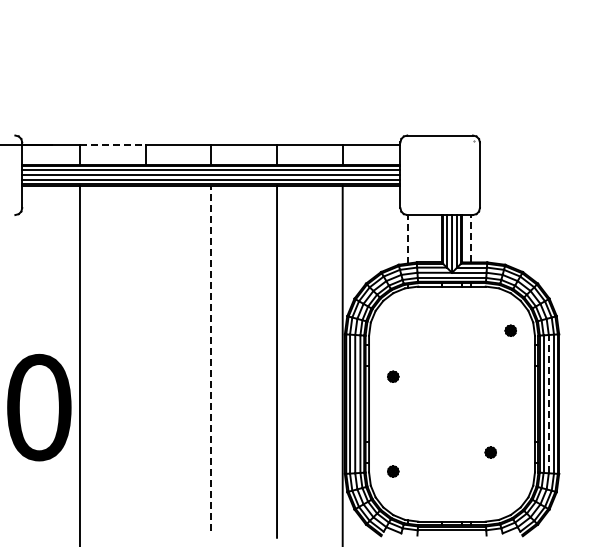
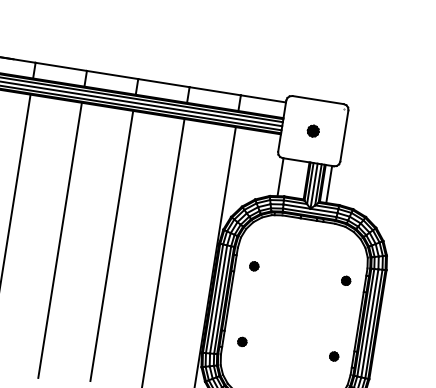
line: (112, 144) -> (61, 66), dashed -> solid
part: (440, 175) -> (313, 131), added
line: (408, 238) -> (280, 176), dashed -> solid
line: (470, 238) -> (329, 184), dashed -> solid
part: (510, 330) -> (345, 280), moved
line: (211, 358) -> (111, 245), dashed -> solid
line: (145, 361) -> (60, 240), added
part: (393, 376) -> (254, 266), moved
line: (548, 403) -> (369, 322), dashed -> solid
part: (490, 452) -> (333, 356), moved
part: (393, 471) -> (242, 341), moved

